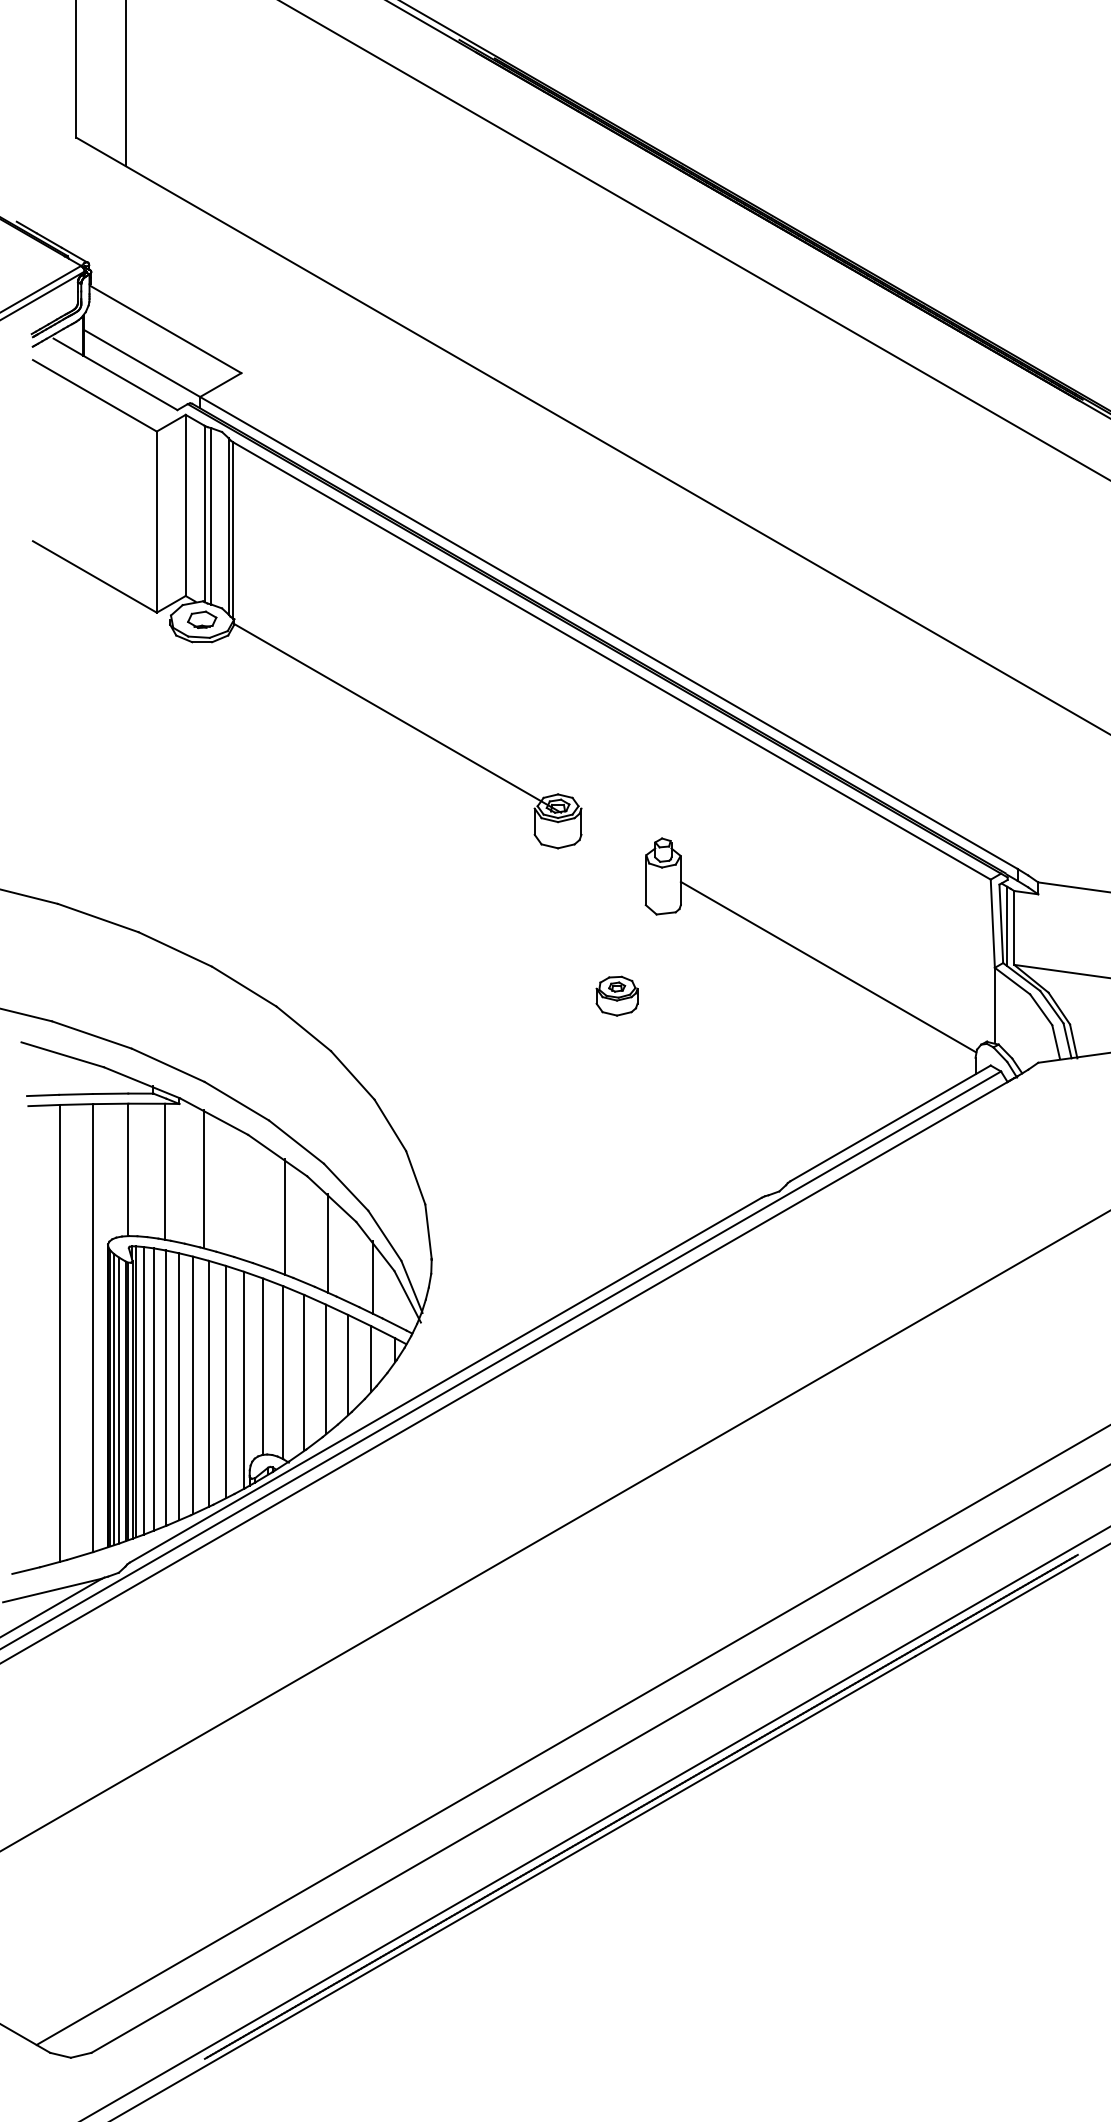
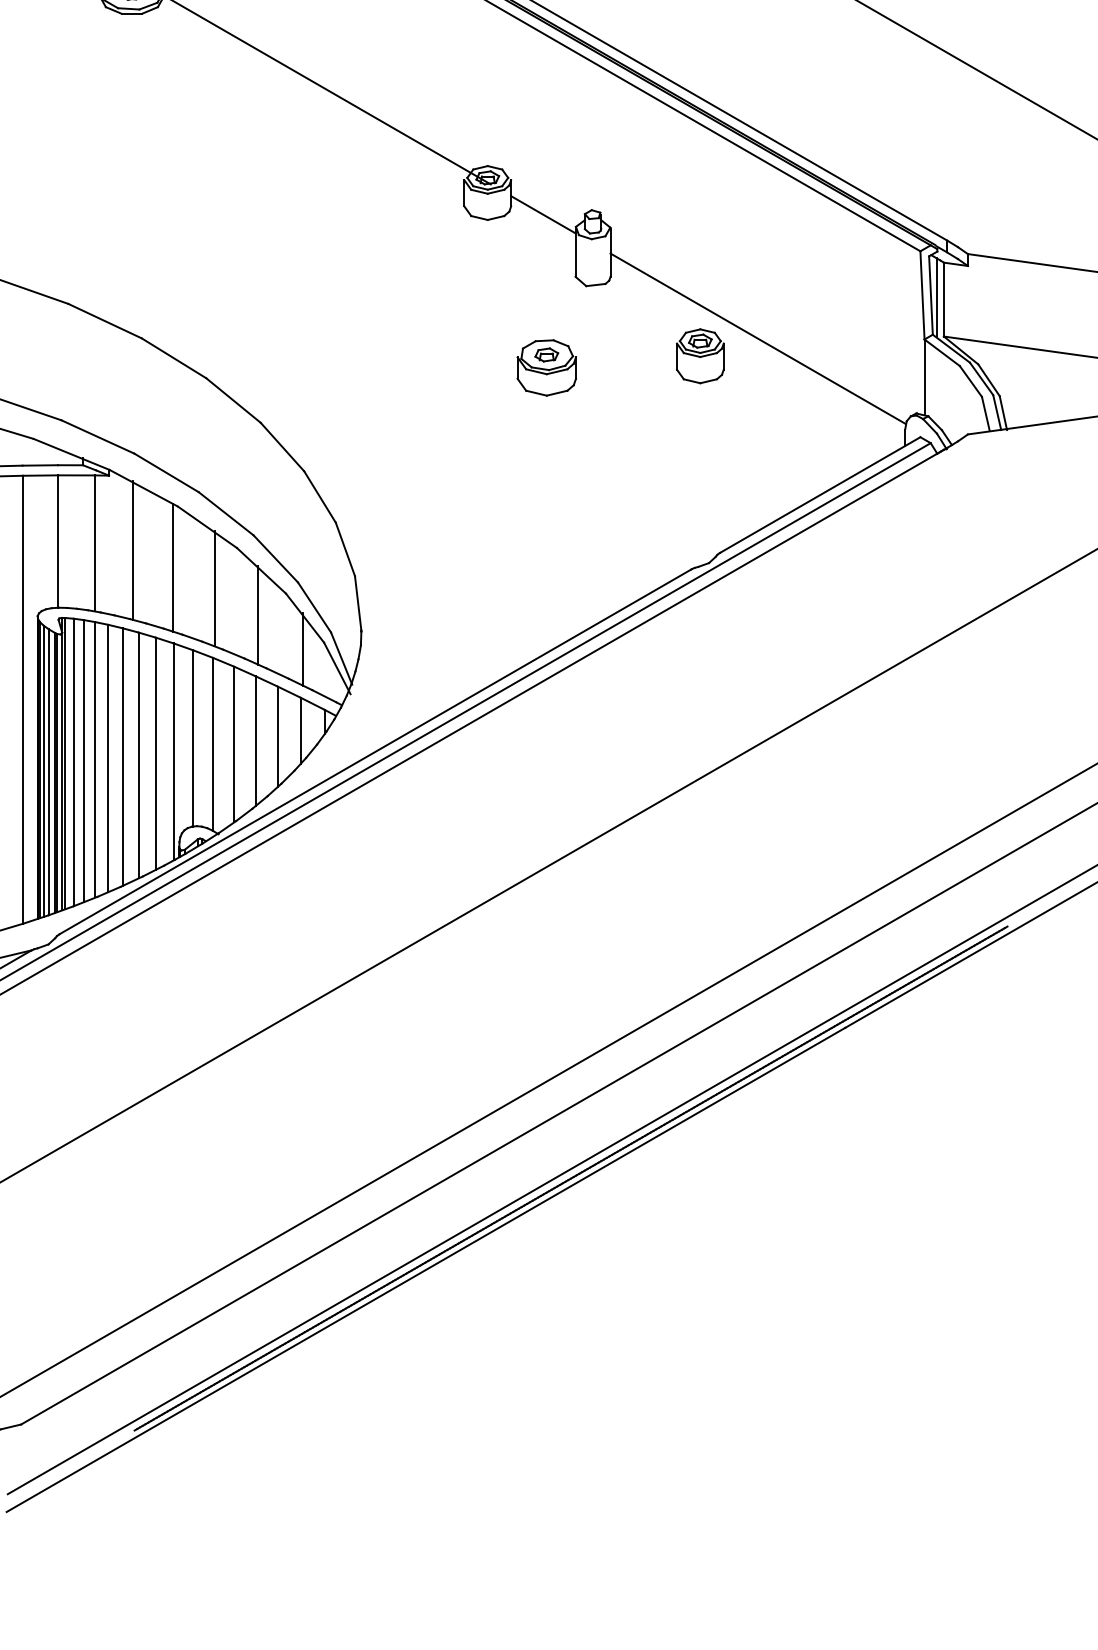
line: (613, 842) -> (543, 214), added
part: (770, 984) -> (700, 356), added
part: (616, 995) -> (546, 367), size x1.43
line: (243, 1196) -> (173, 568), added

